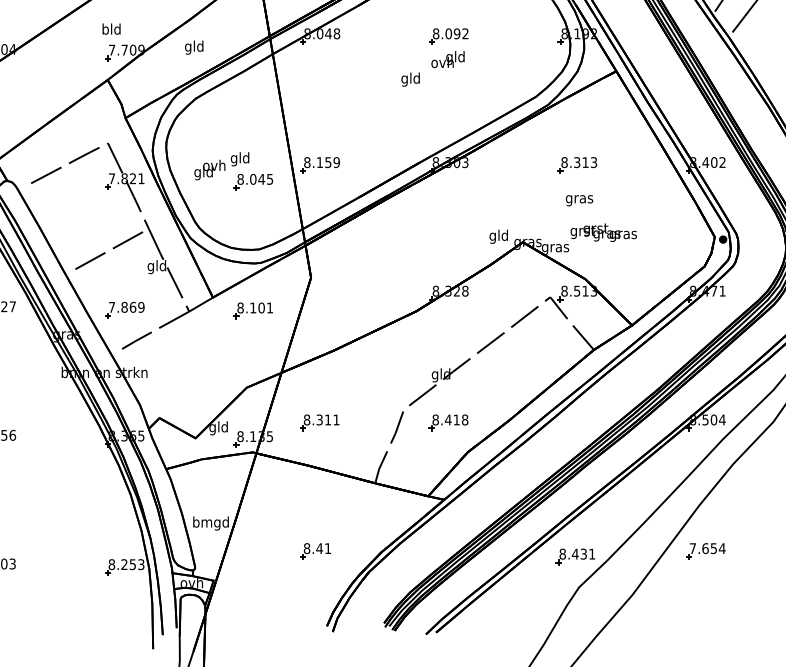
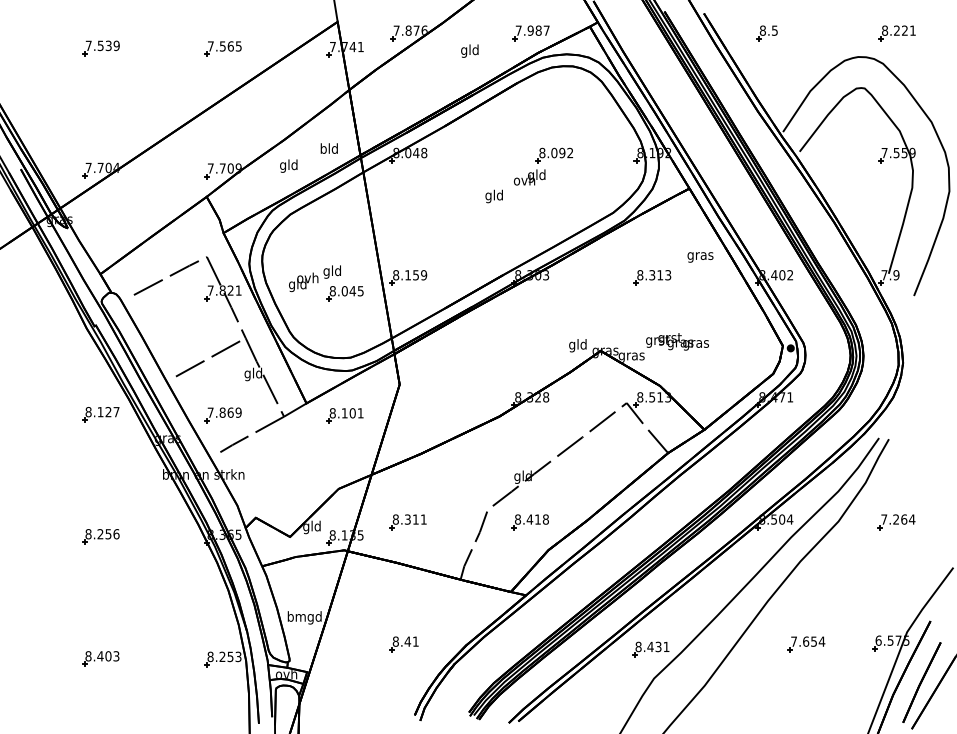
text: (110, 29) -> (328, 148), moved
part: (448, 36) -> (554, 155), moved
text: (579, 200) -> (700, 257), moved
part: (705, 551) -> (806, 644), moved

